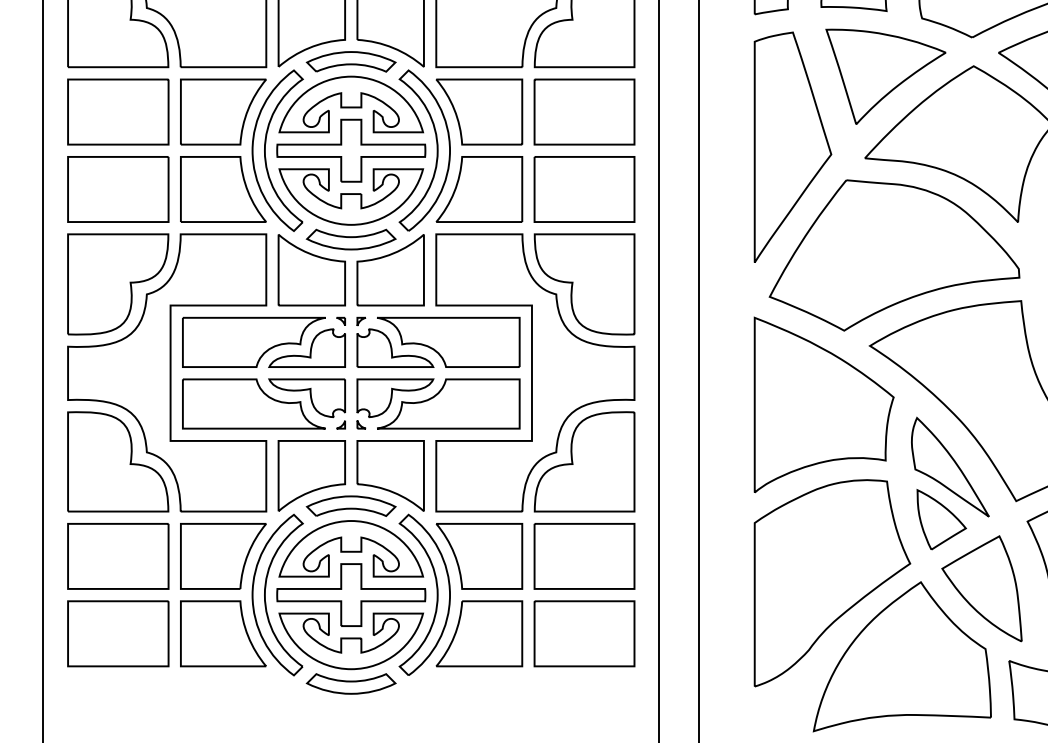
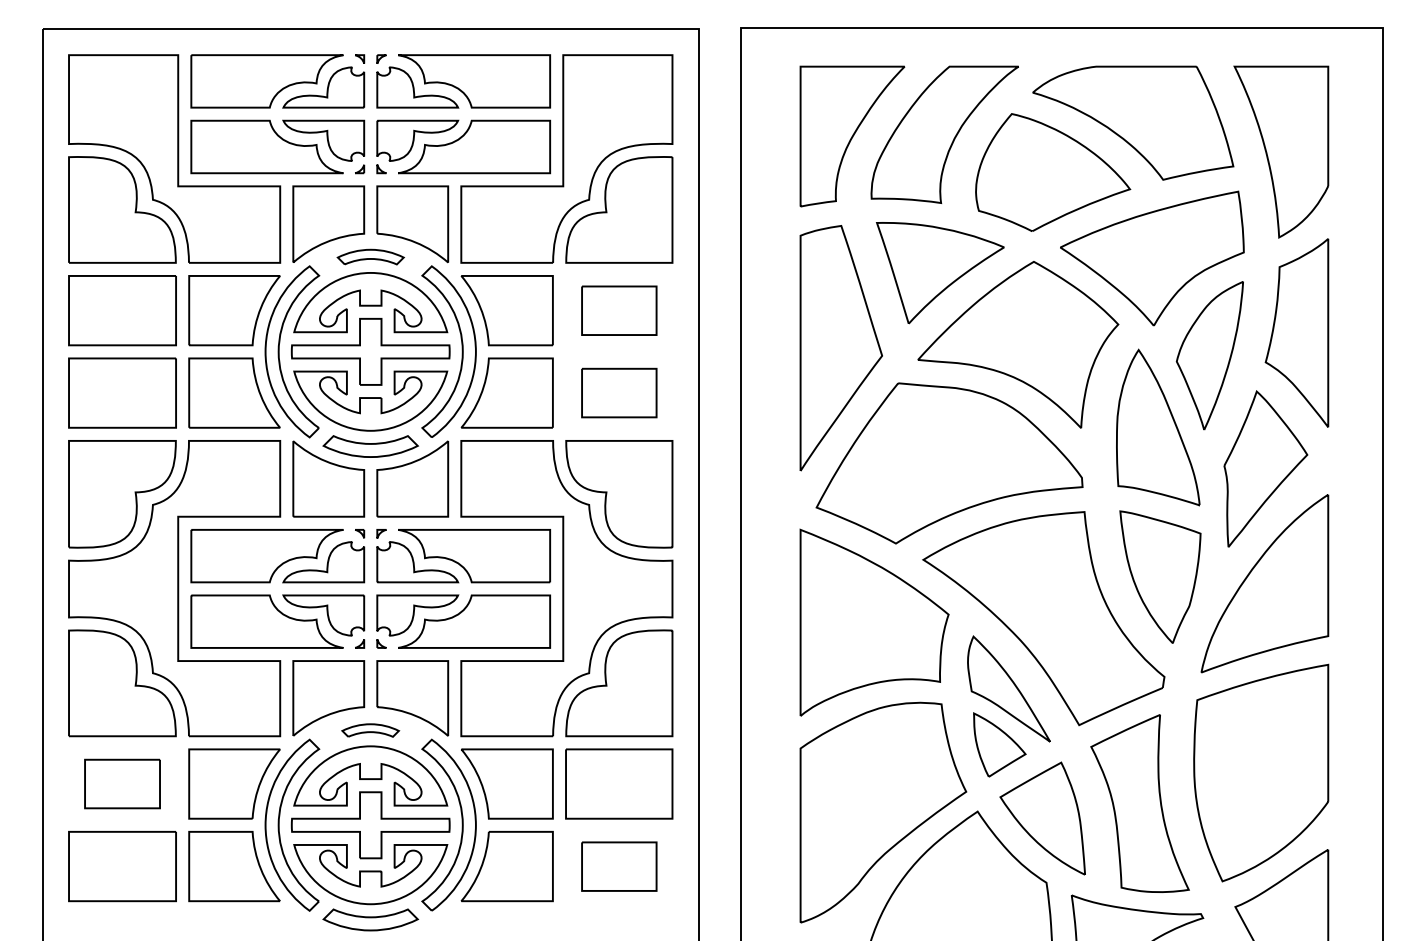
part: (351, 61) -> (370, 256), size x0.7
part: (584, 111) -> (619, 310), size x0.7
part: (584, 188) -> (619, 392), size x0.7
part: (351, 506) -> (370, 730), size x0.6
part: (118, 555) -> (122, 783), size x0.7
part: (584, 633) -> (619, 866), size x0.7

